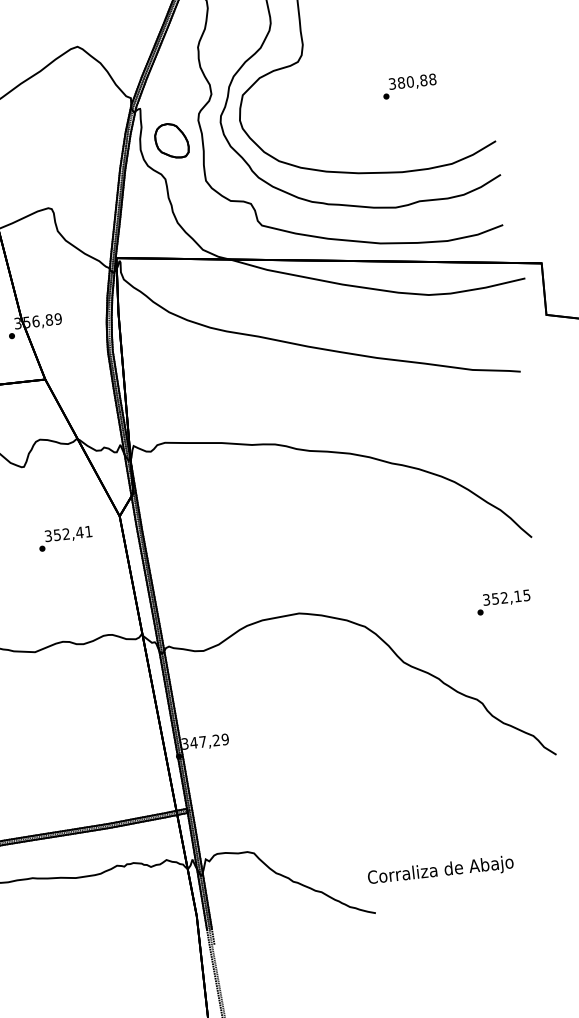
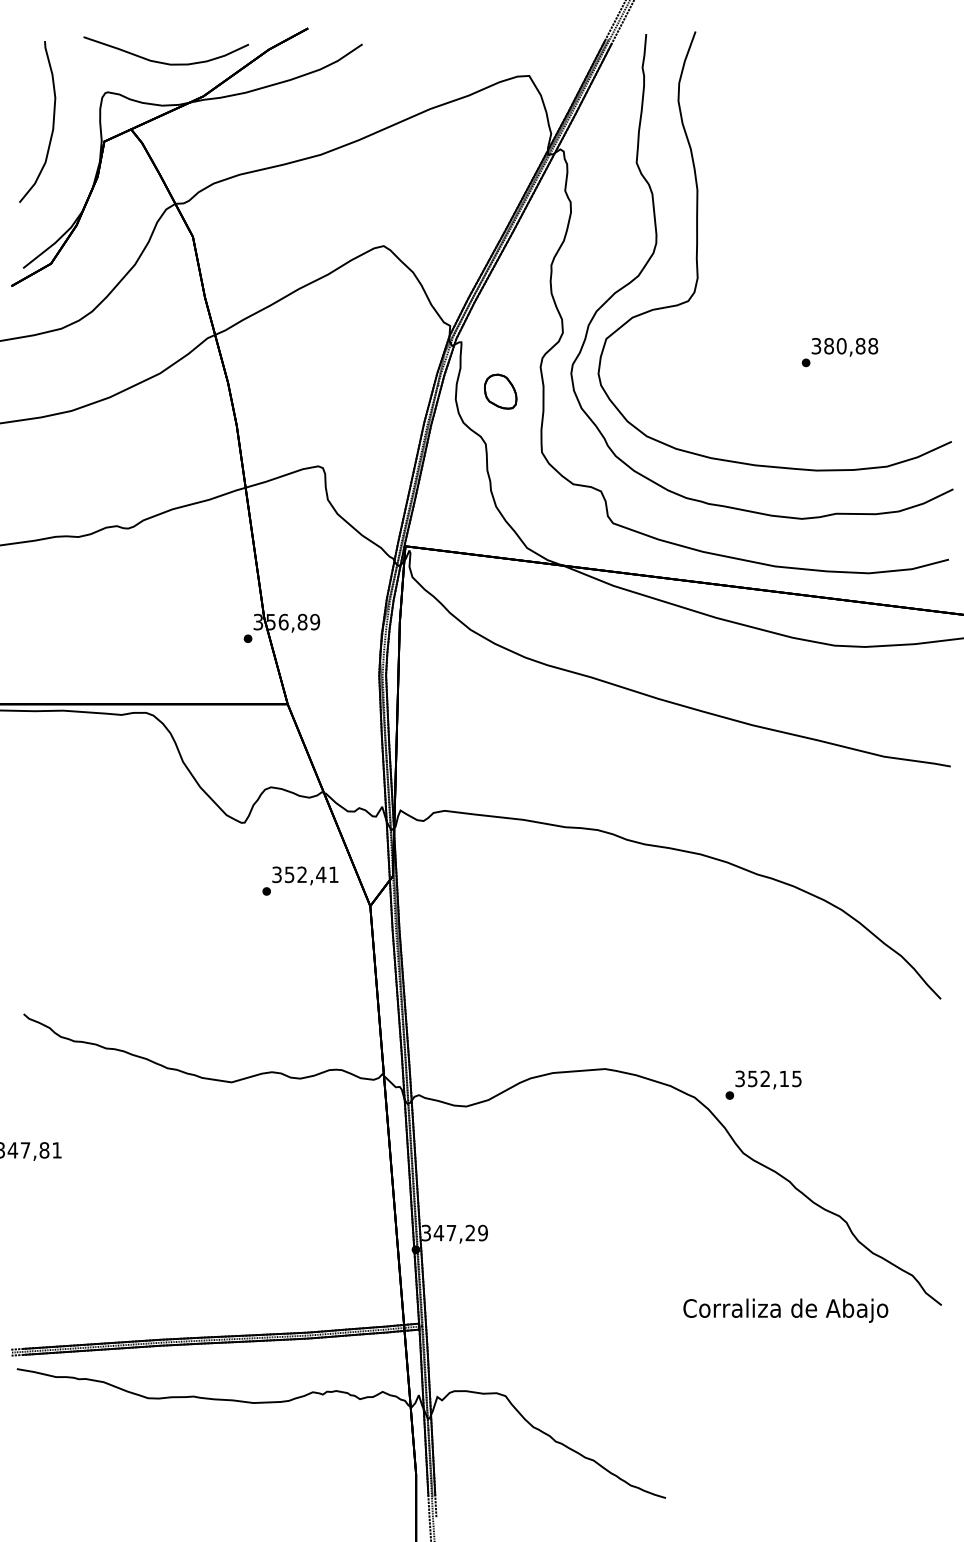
part: (171, 140) -> (500, 391), size x0.7
text: (65, 538) -> (300, 880), moved
text: (503, 602) -> (763, 1084), moved
text: (440, 871) -> (785, 1310), moved

